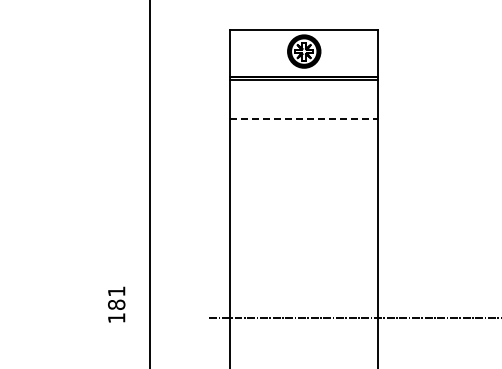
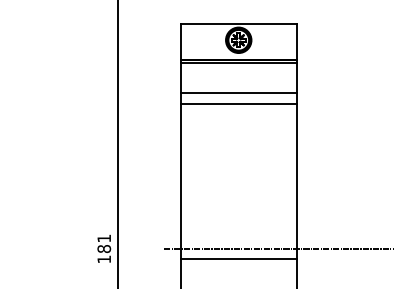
line: (304, 119) -> (238, 93), dashed -> solid
line: (303, 132) -> (238, 103), added
text: (116, 304) -> (104, 248), moved
line: (303, 330) -> (238, 258), added

